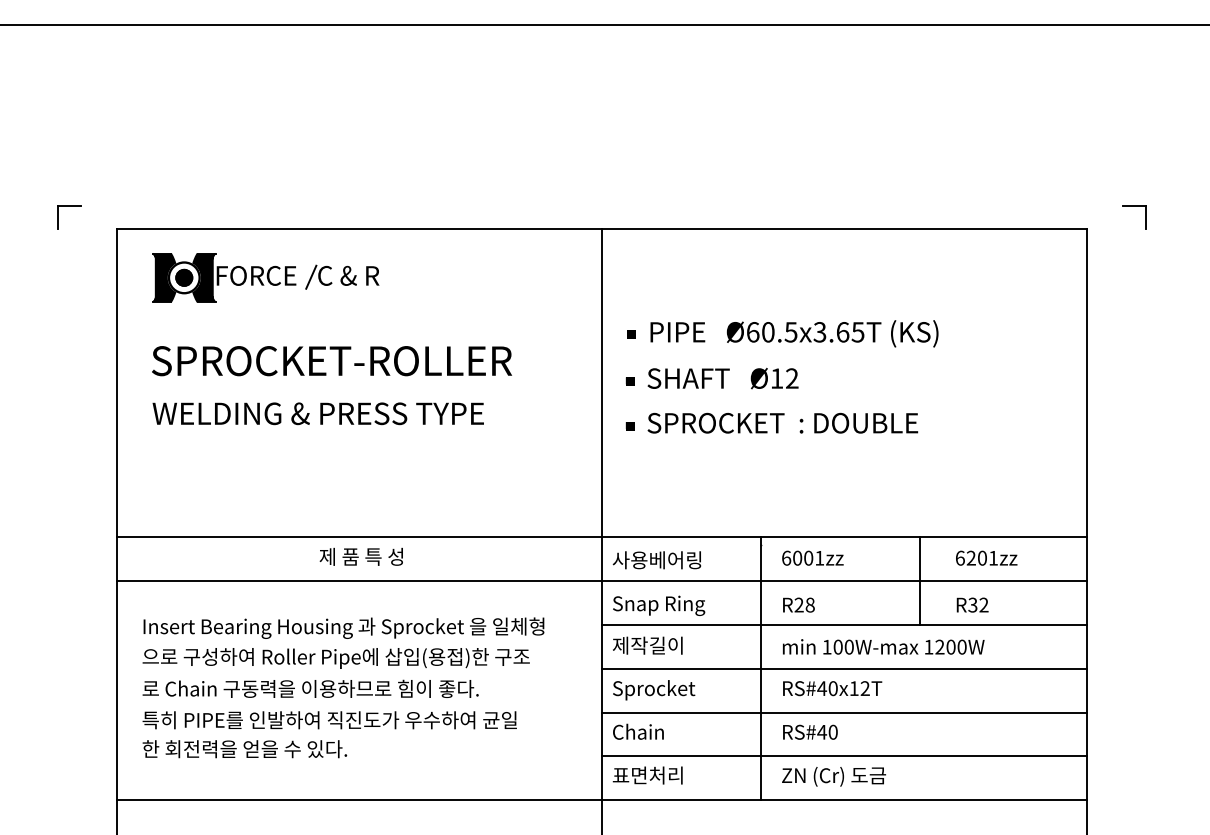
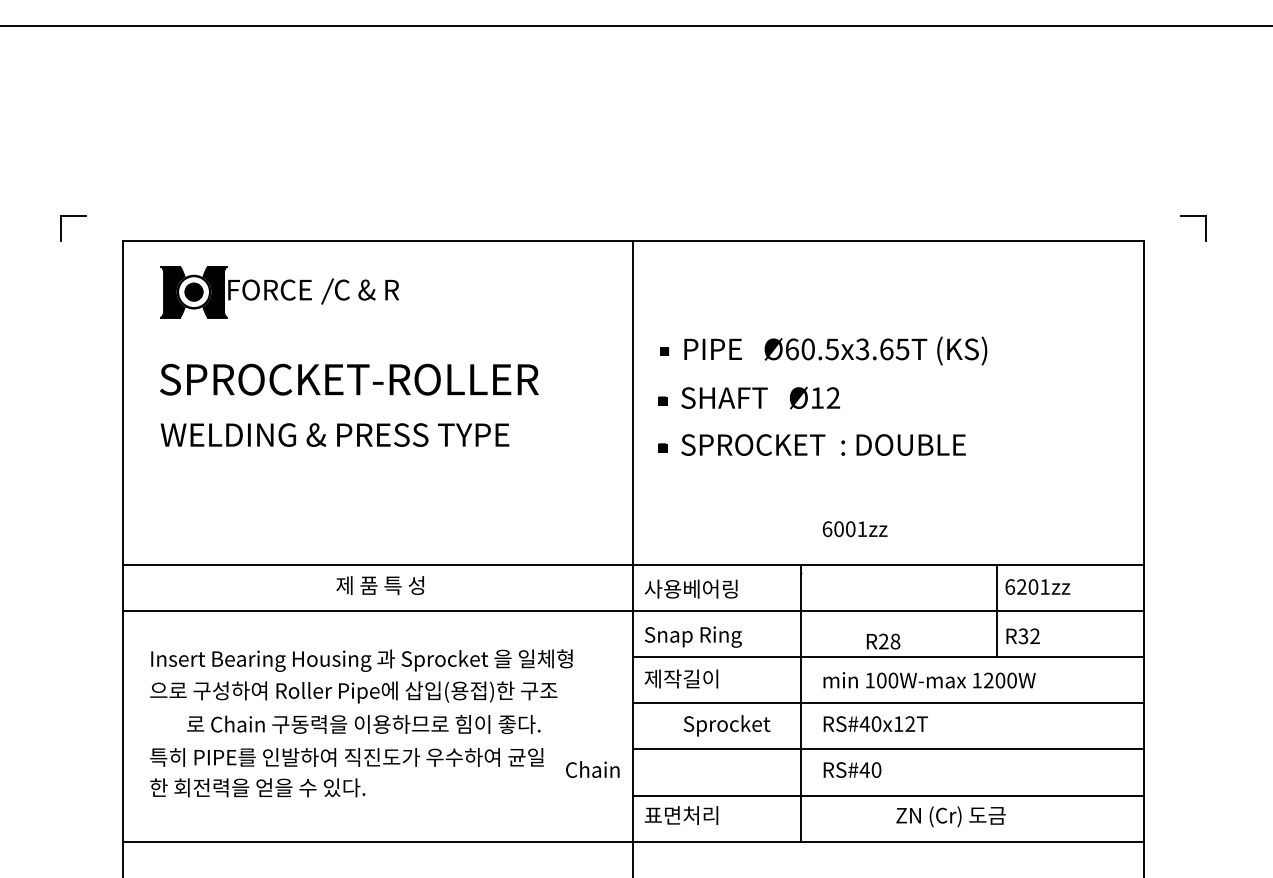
text: (812, 557) -> (854, 528), moved
line: (919, 581) -> (996, 611), moved
text: (798, 604) -> (883, 640), moved
text: (310, 688) -> (363, 724), moved
text: (654, 690) -> (727, 726), moved
text: (638, 731) -> (592, 769), moved
text: (833, 776) -> (950, 816), moved

